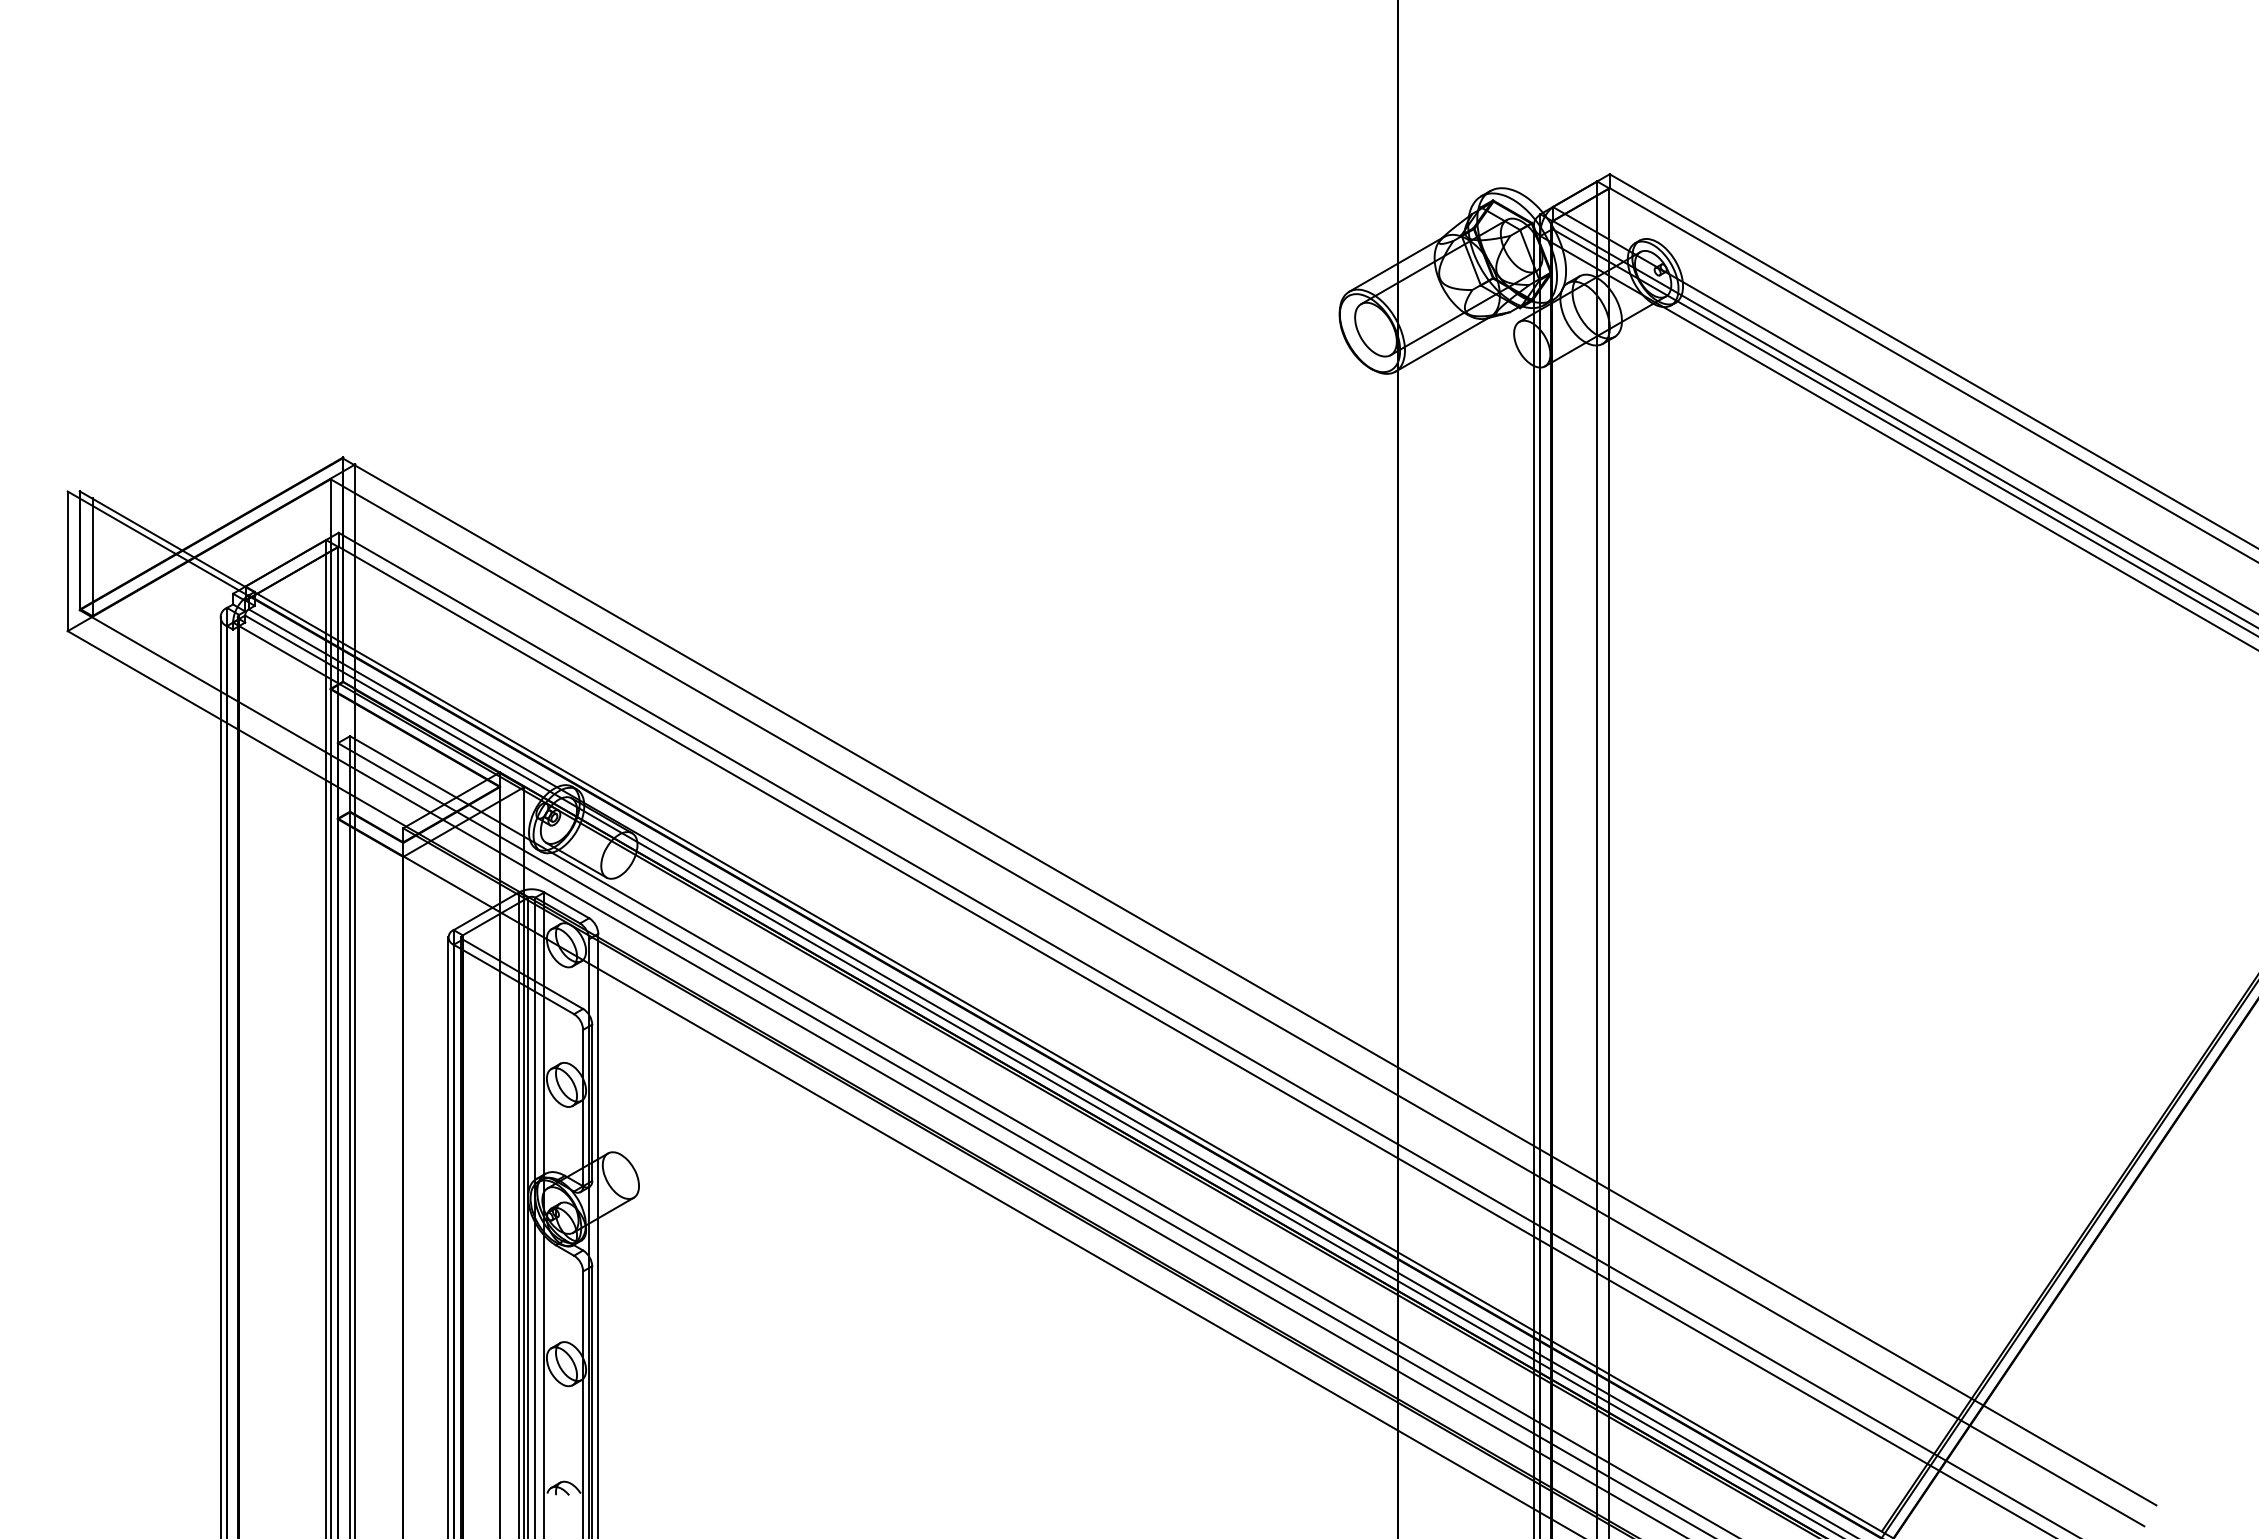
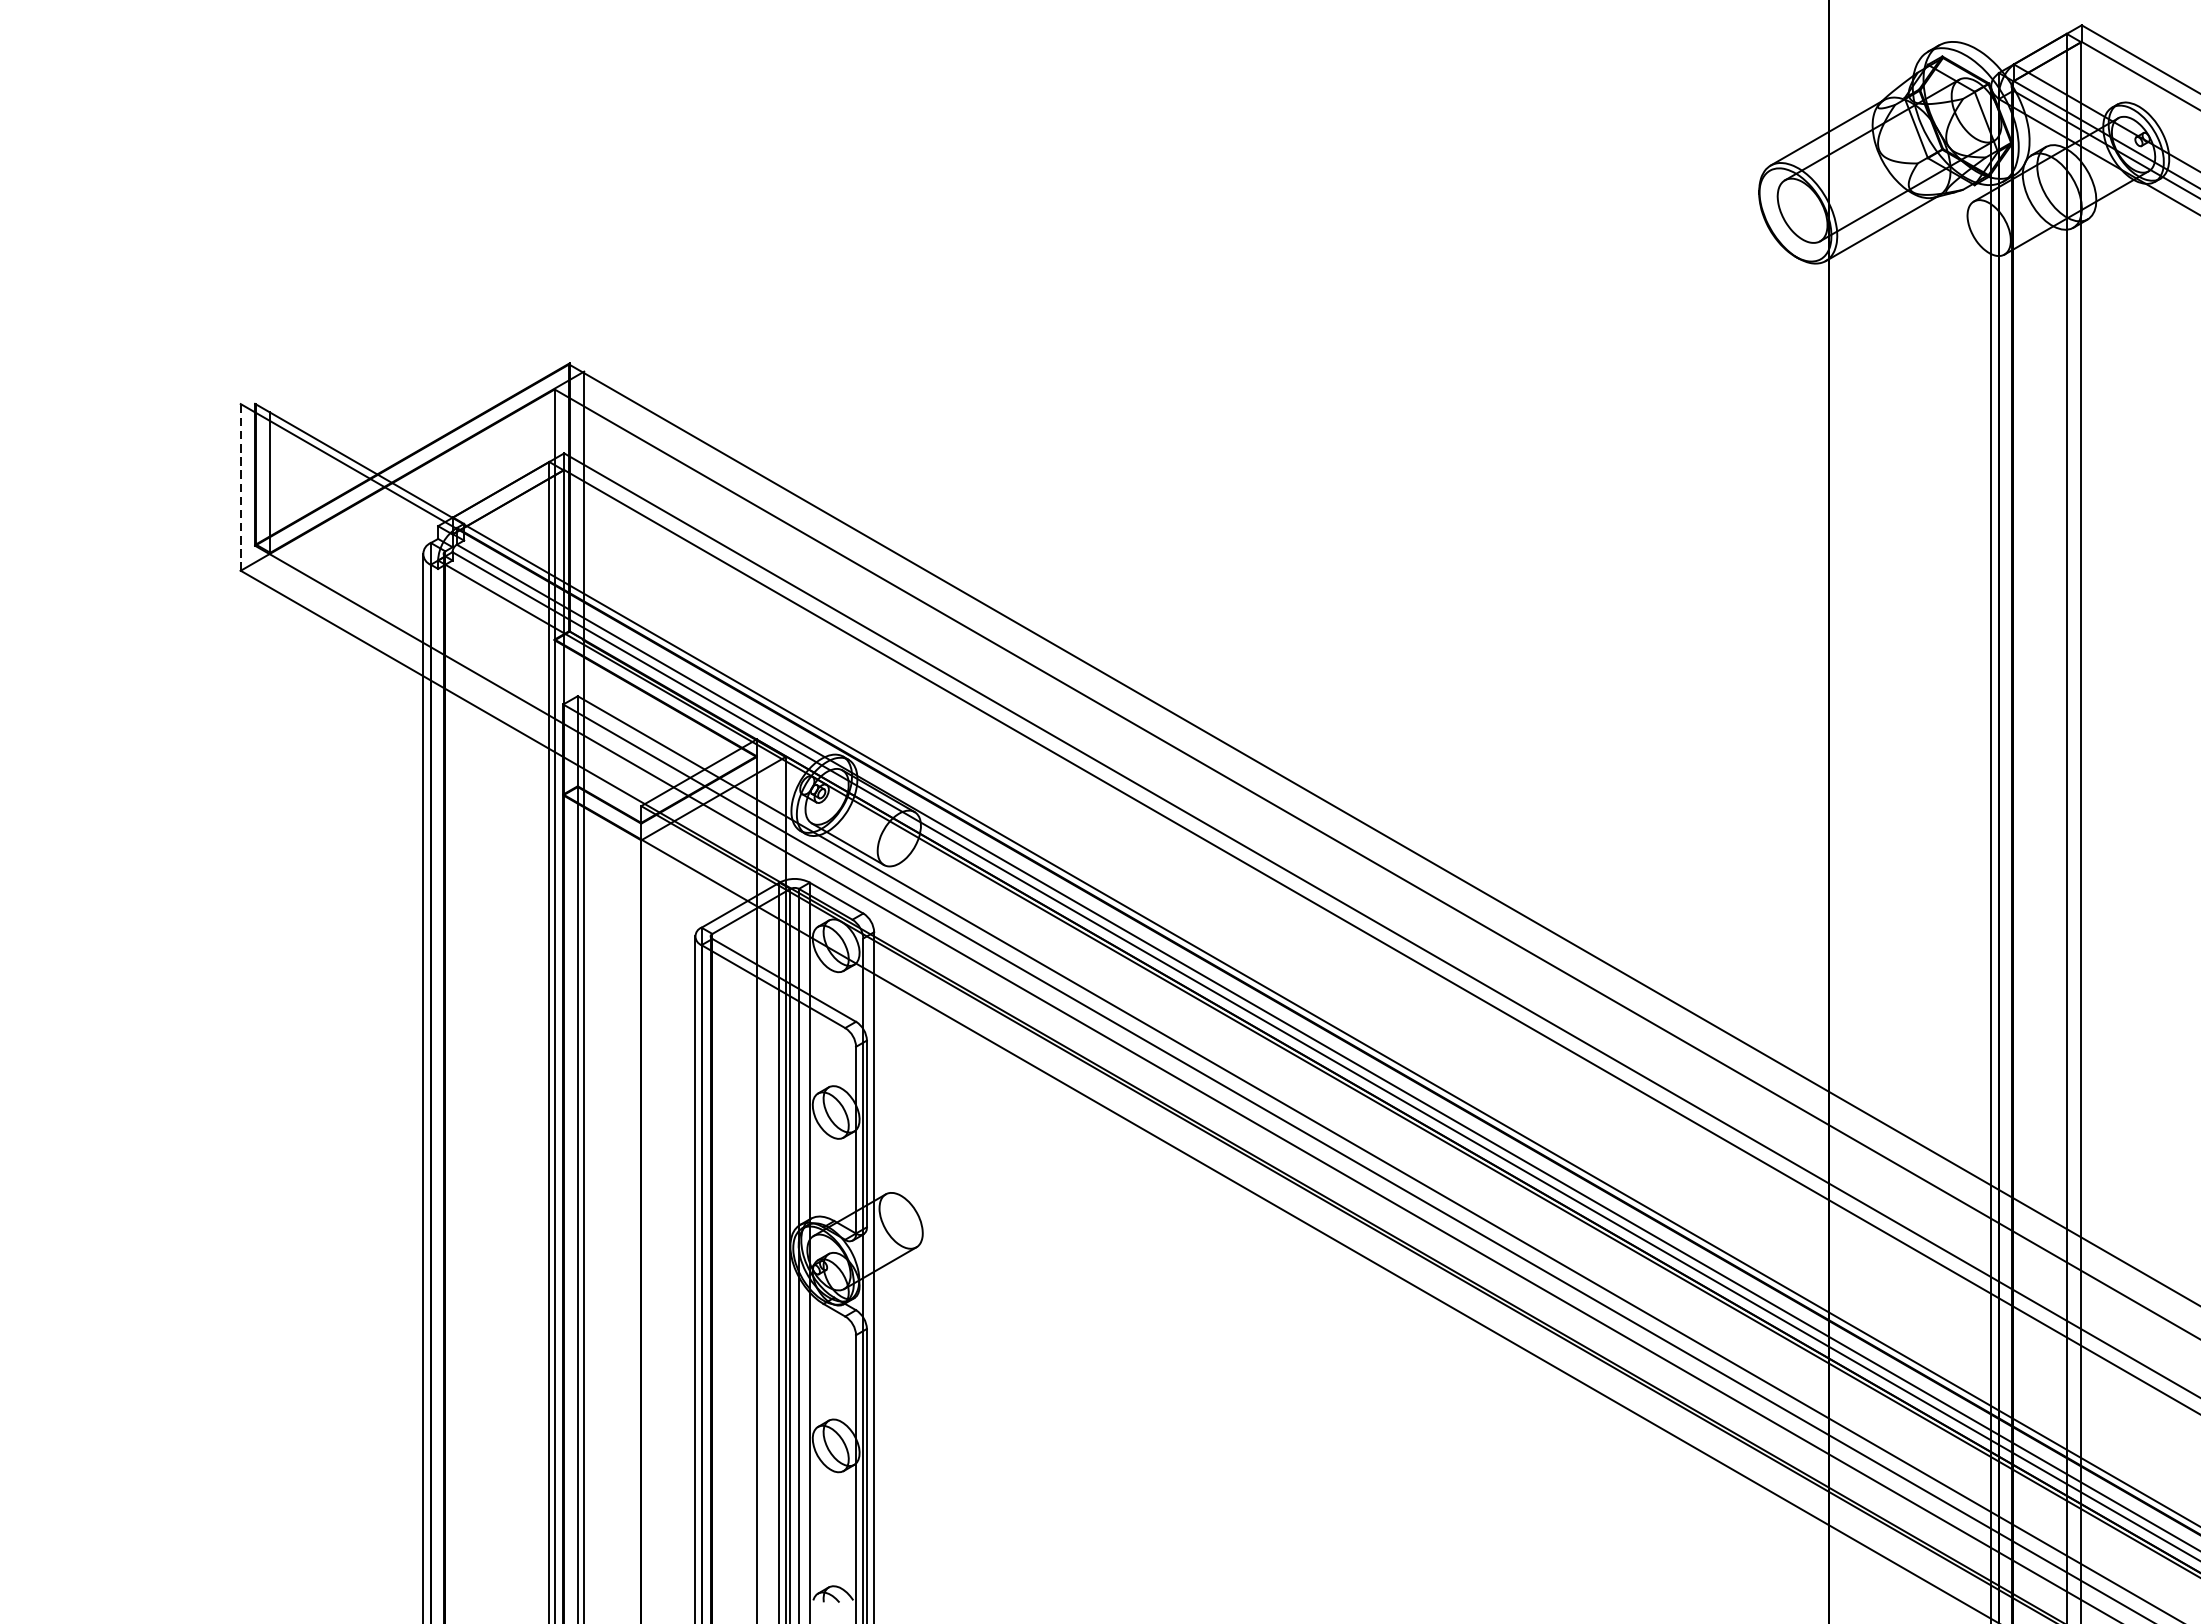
line: (67, 561) -> (240, 487), solid -> dashed

